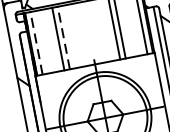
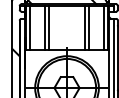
line: (63, 37) -> (49, 27), dashed -> solid
line: (37, 42) -> (30, 27), dashed -> solid

